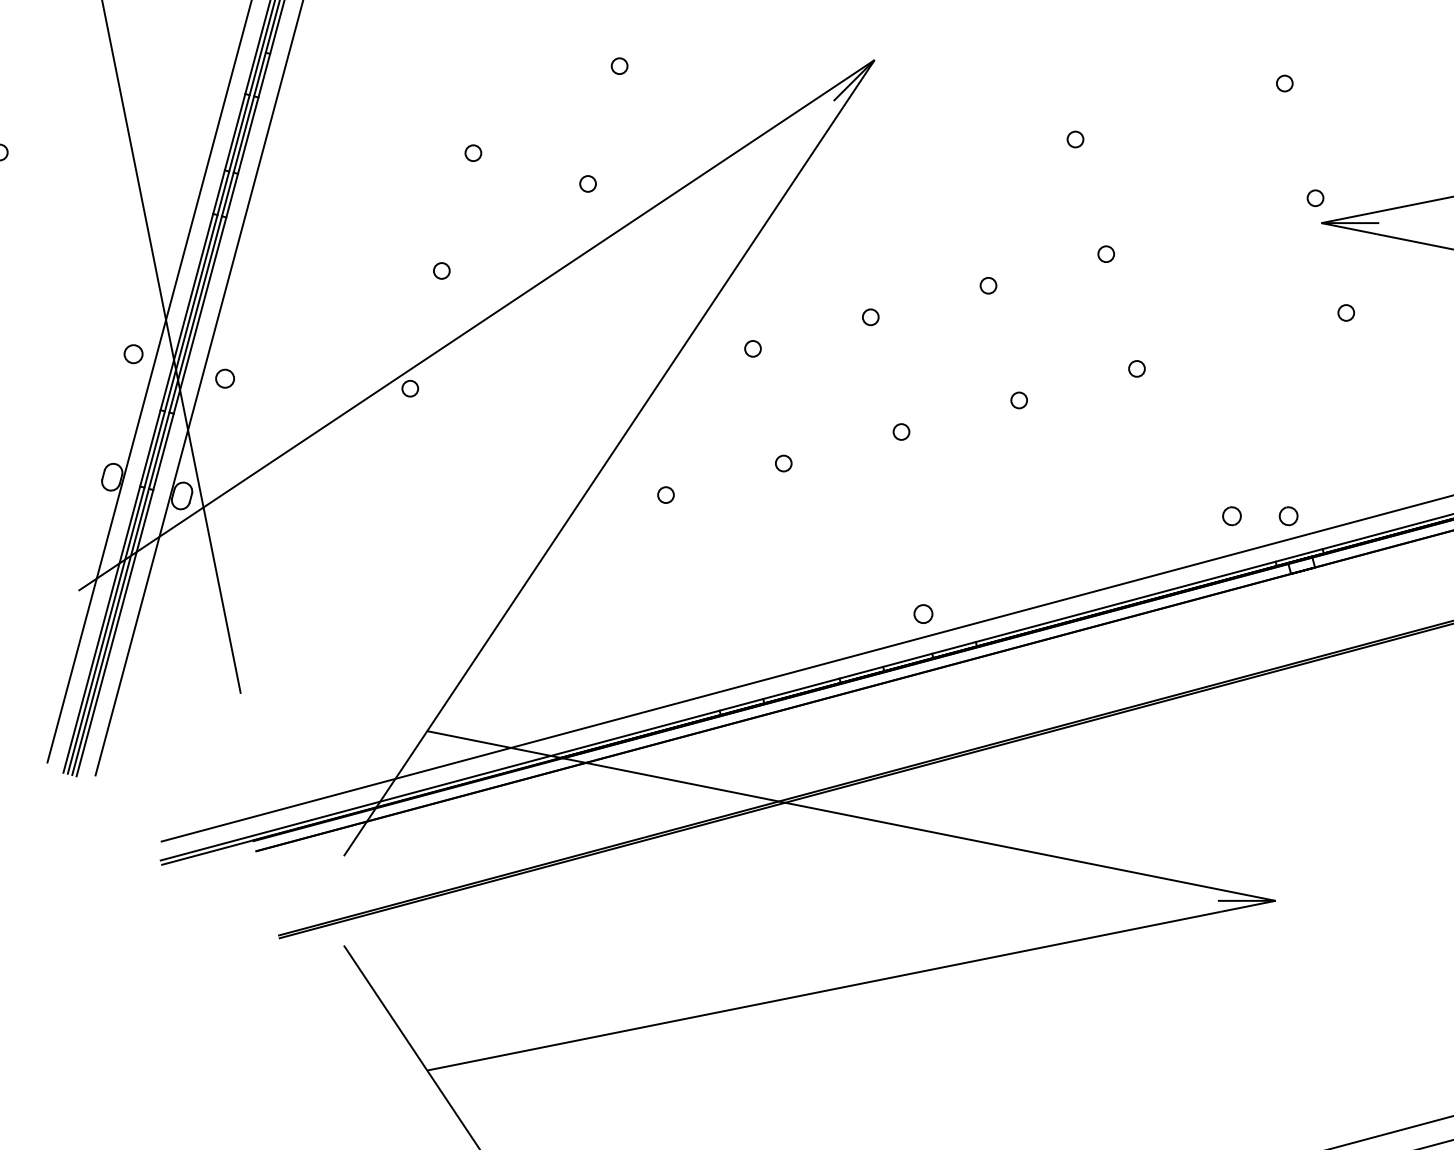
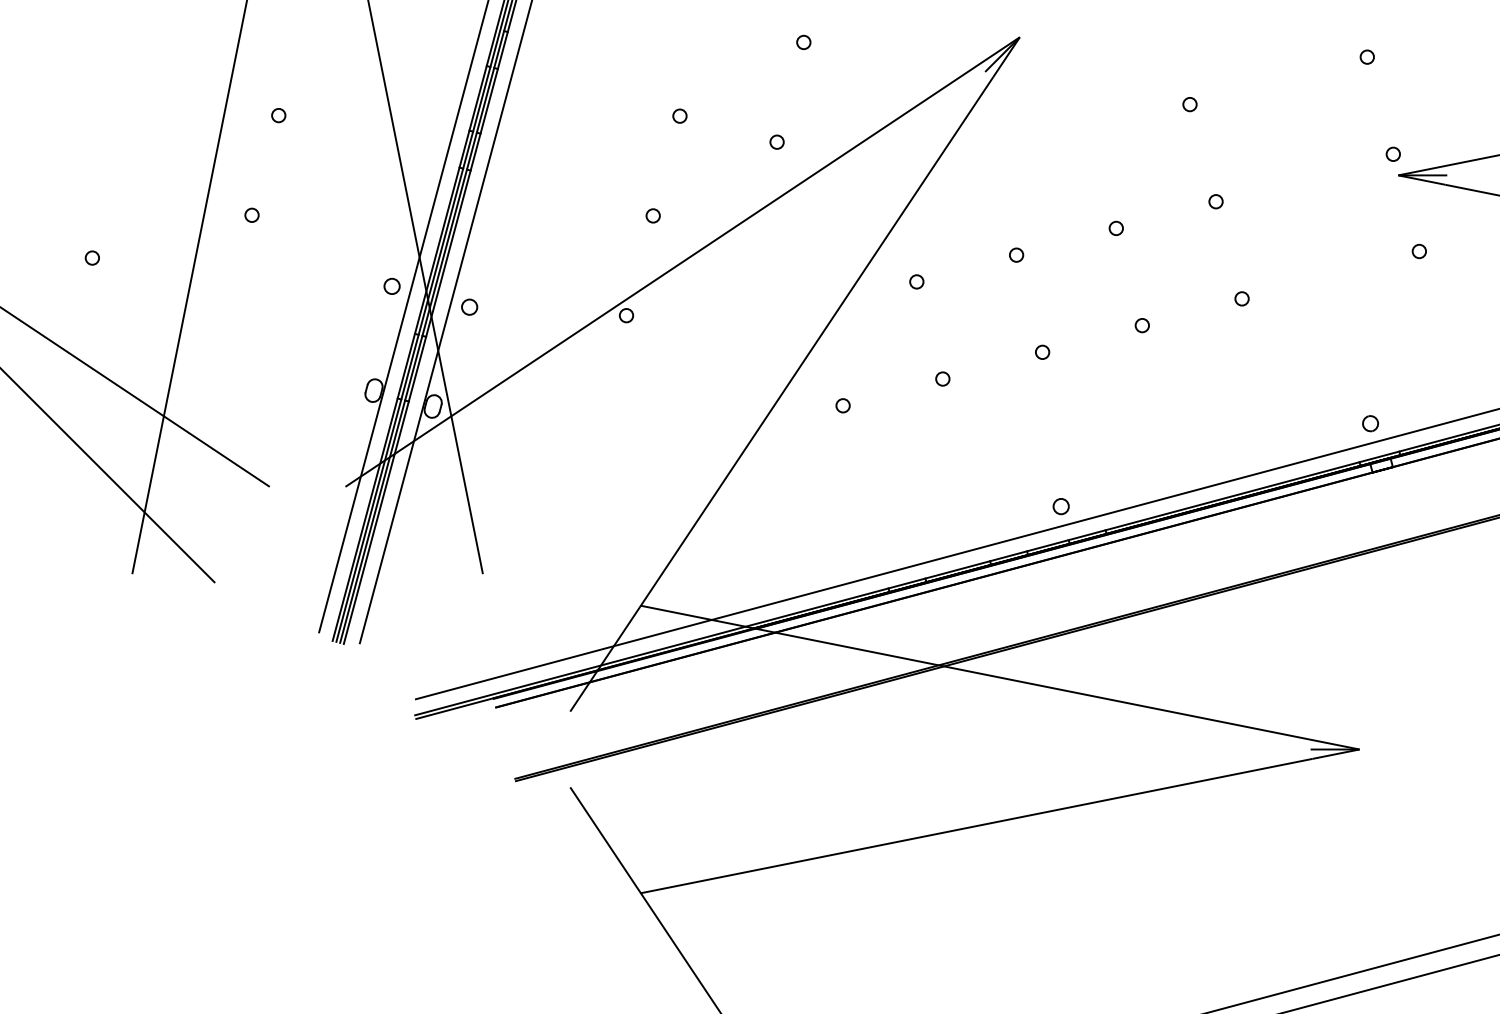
part: (1231, 516) -> (1322, 423), removed

